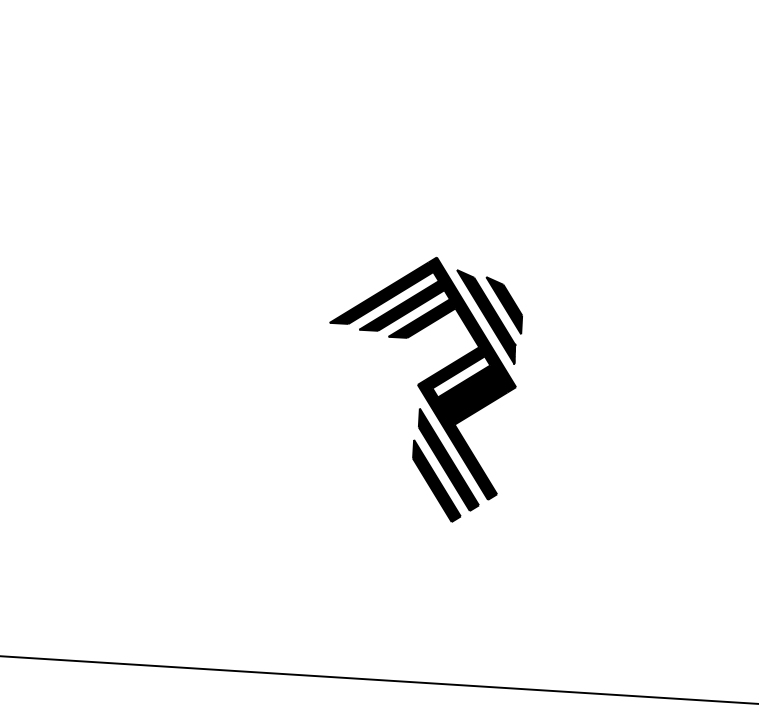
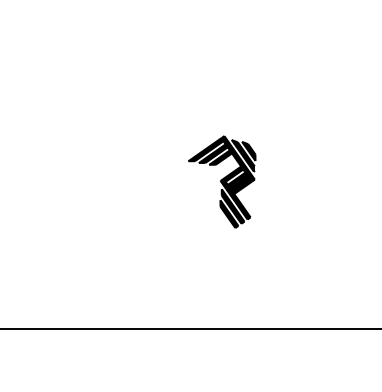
part: (420, 387) -> (221, 181), size x0.7

